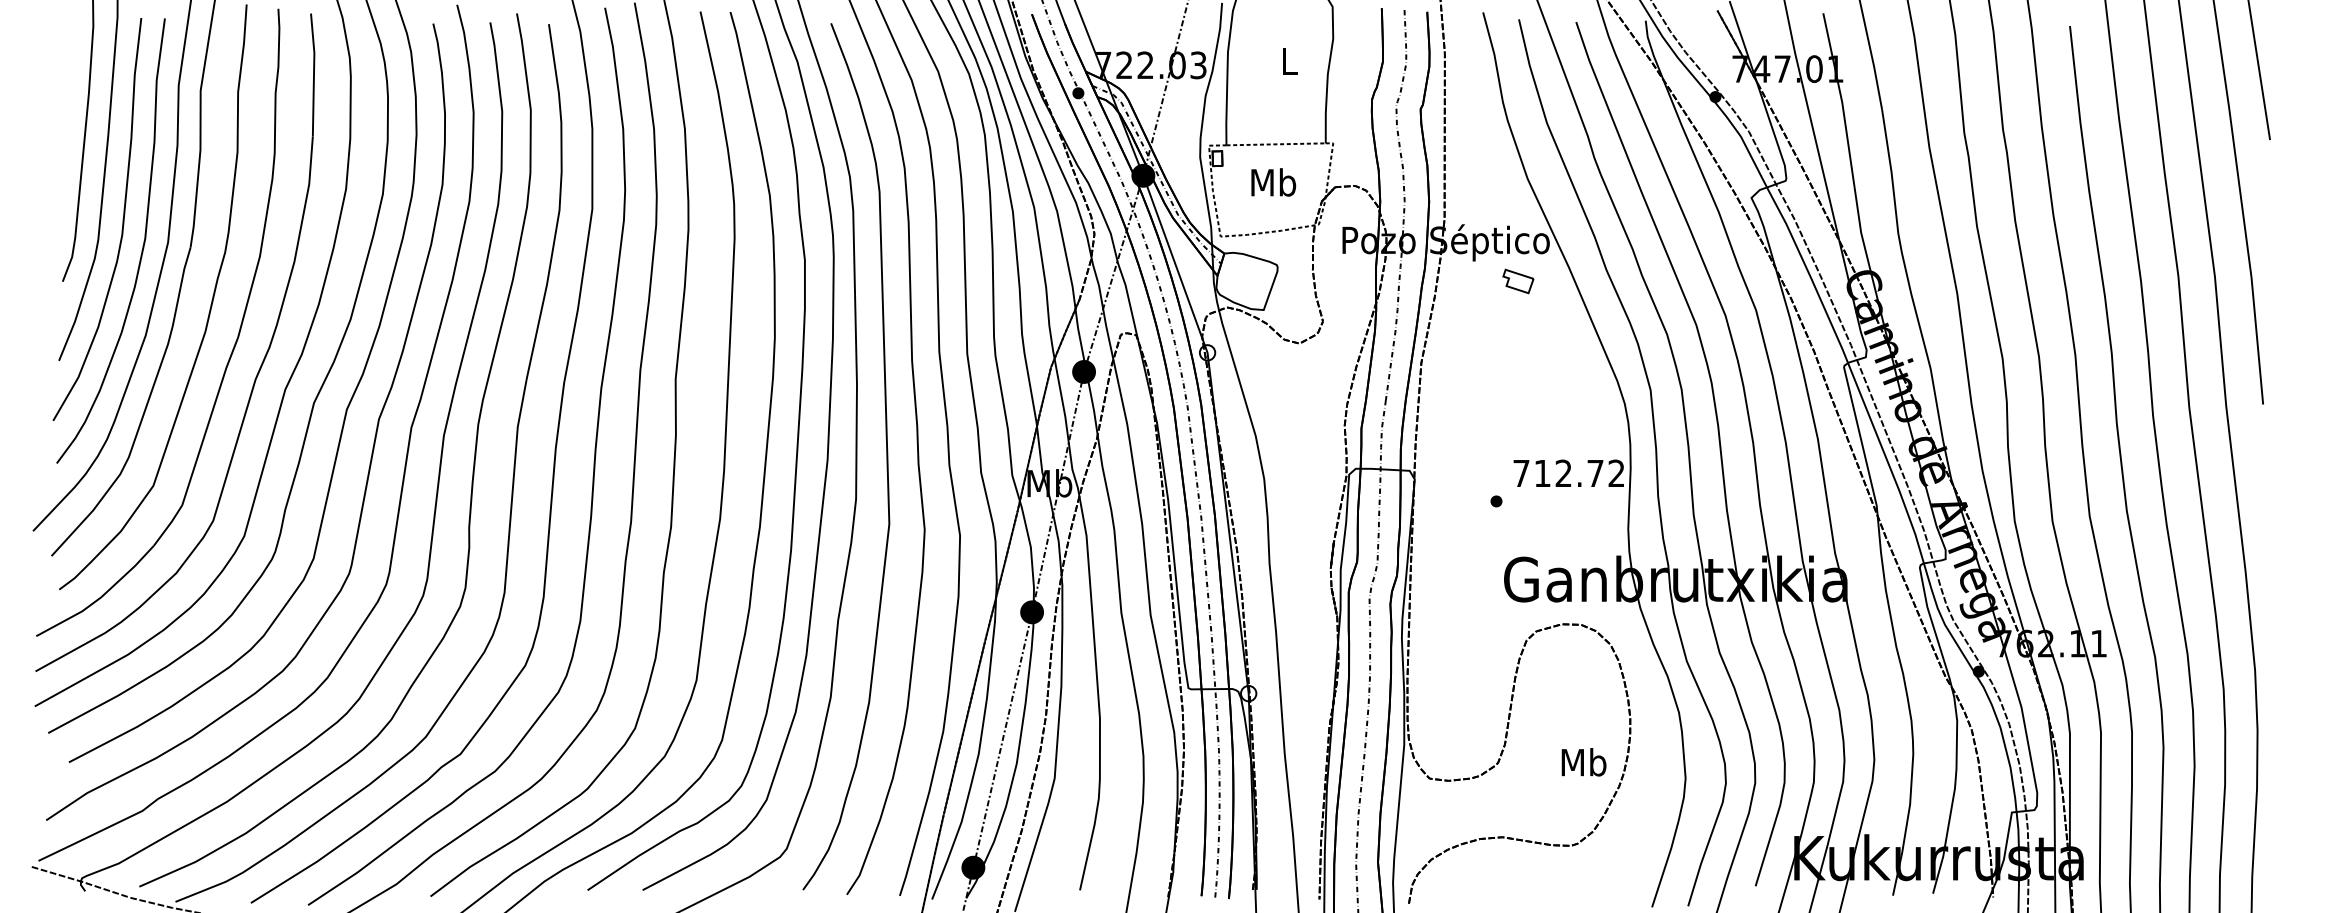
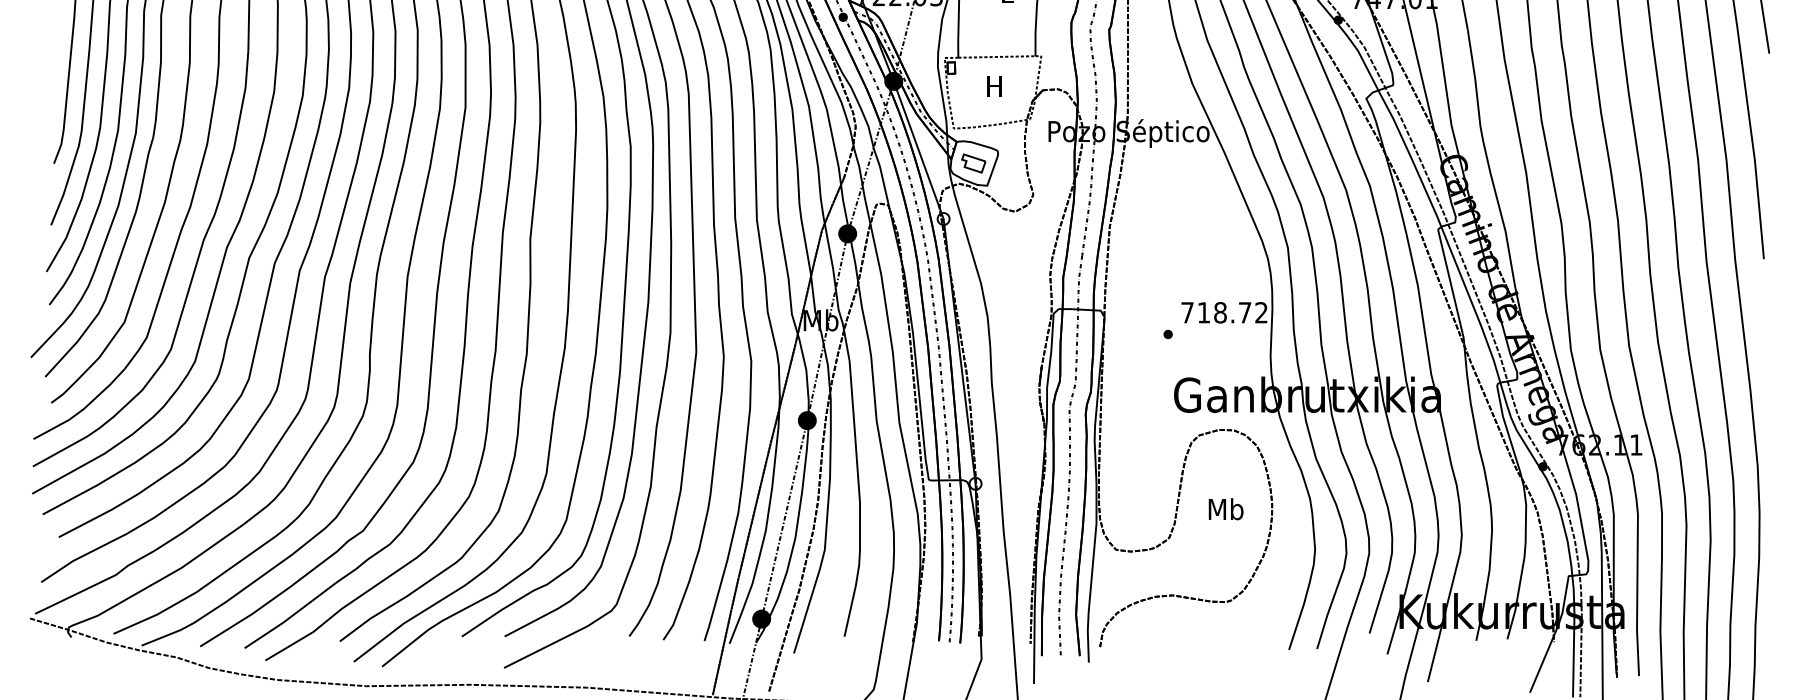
text: (1273, 182) -> (994, 86), Mb -> H
part: (1518, 281) -> (973, 163), moved
text: (1563, 473) -> (1220, 312), 712.72 -> 718.72
text: (1583, 762) -> (1225, 509), moved

